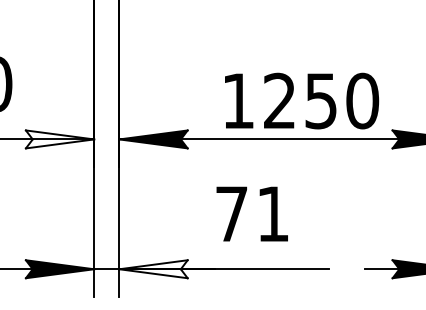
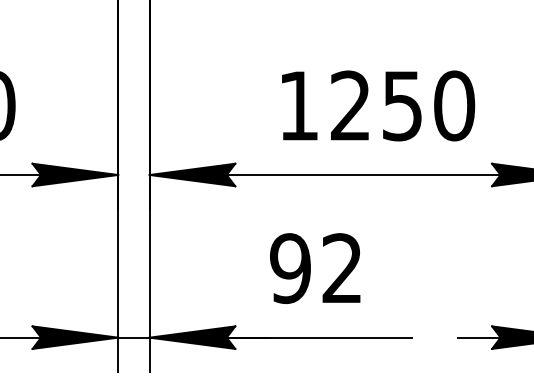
text: (301, 100) -> (378, 105), moved
fill: (60, 139) -> (75, 174), added
text: (251, 214) -> (315, 268), 71 -> 92
fill: (153, 269) -> (192, 337), added

